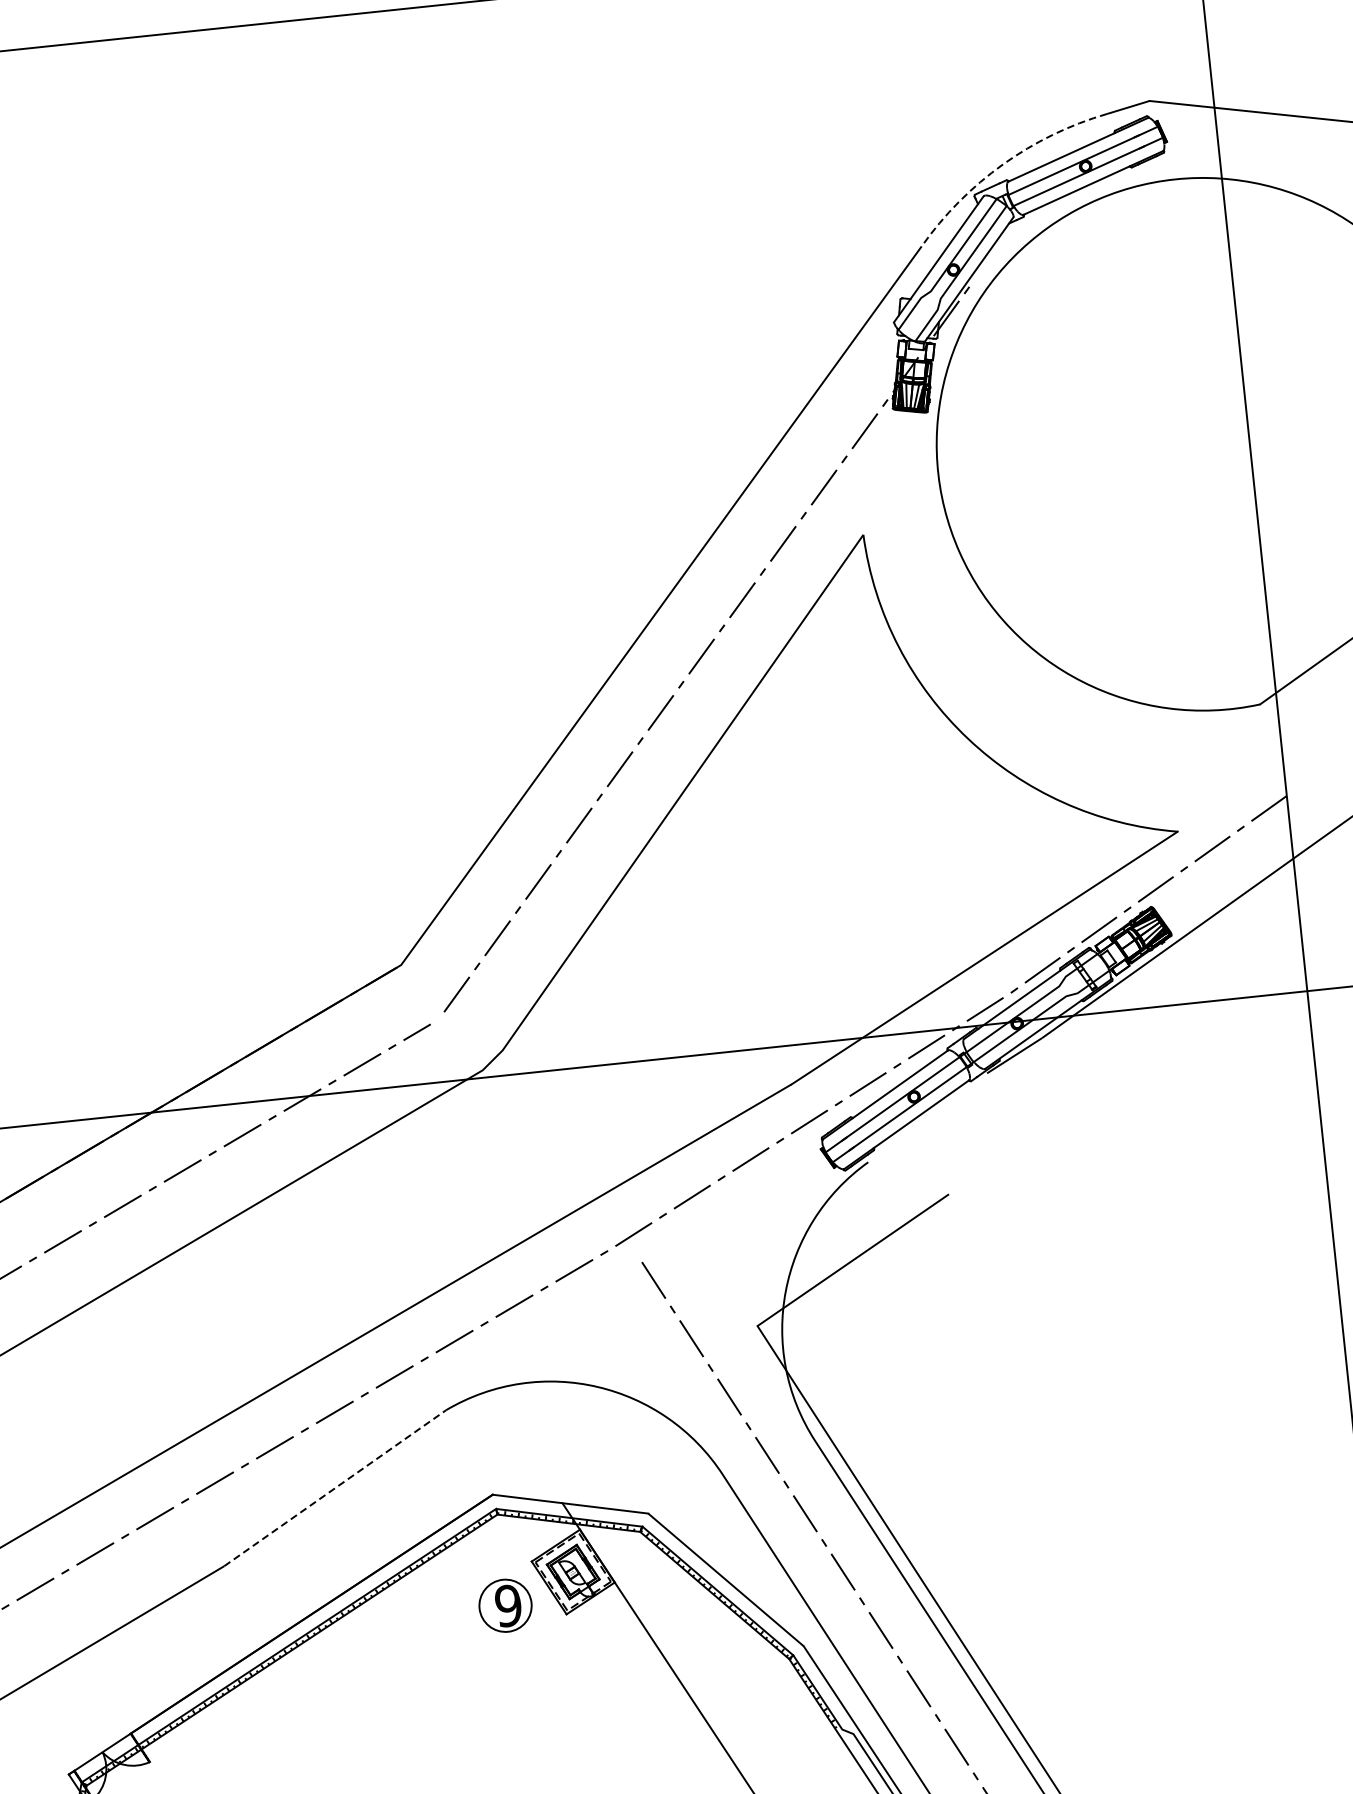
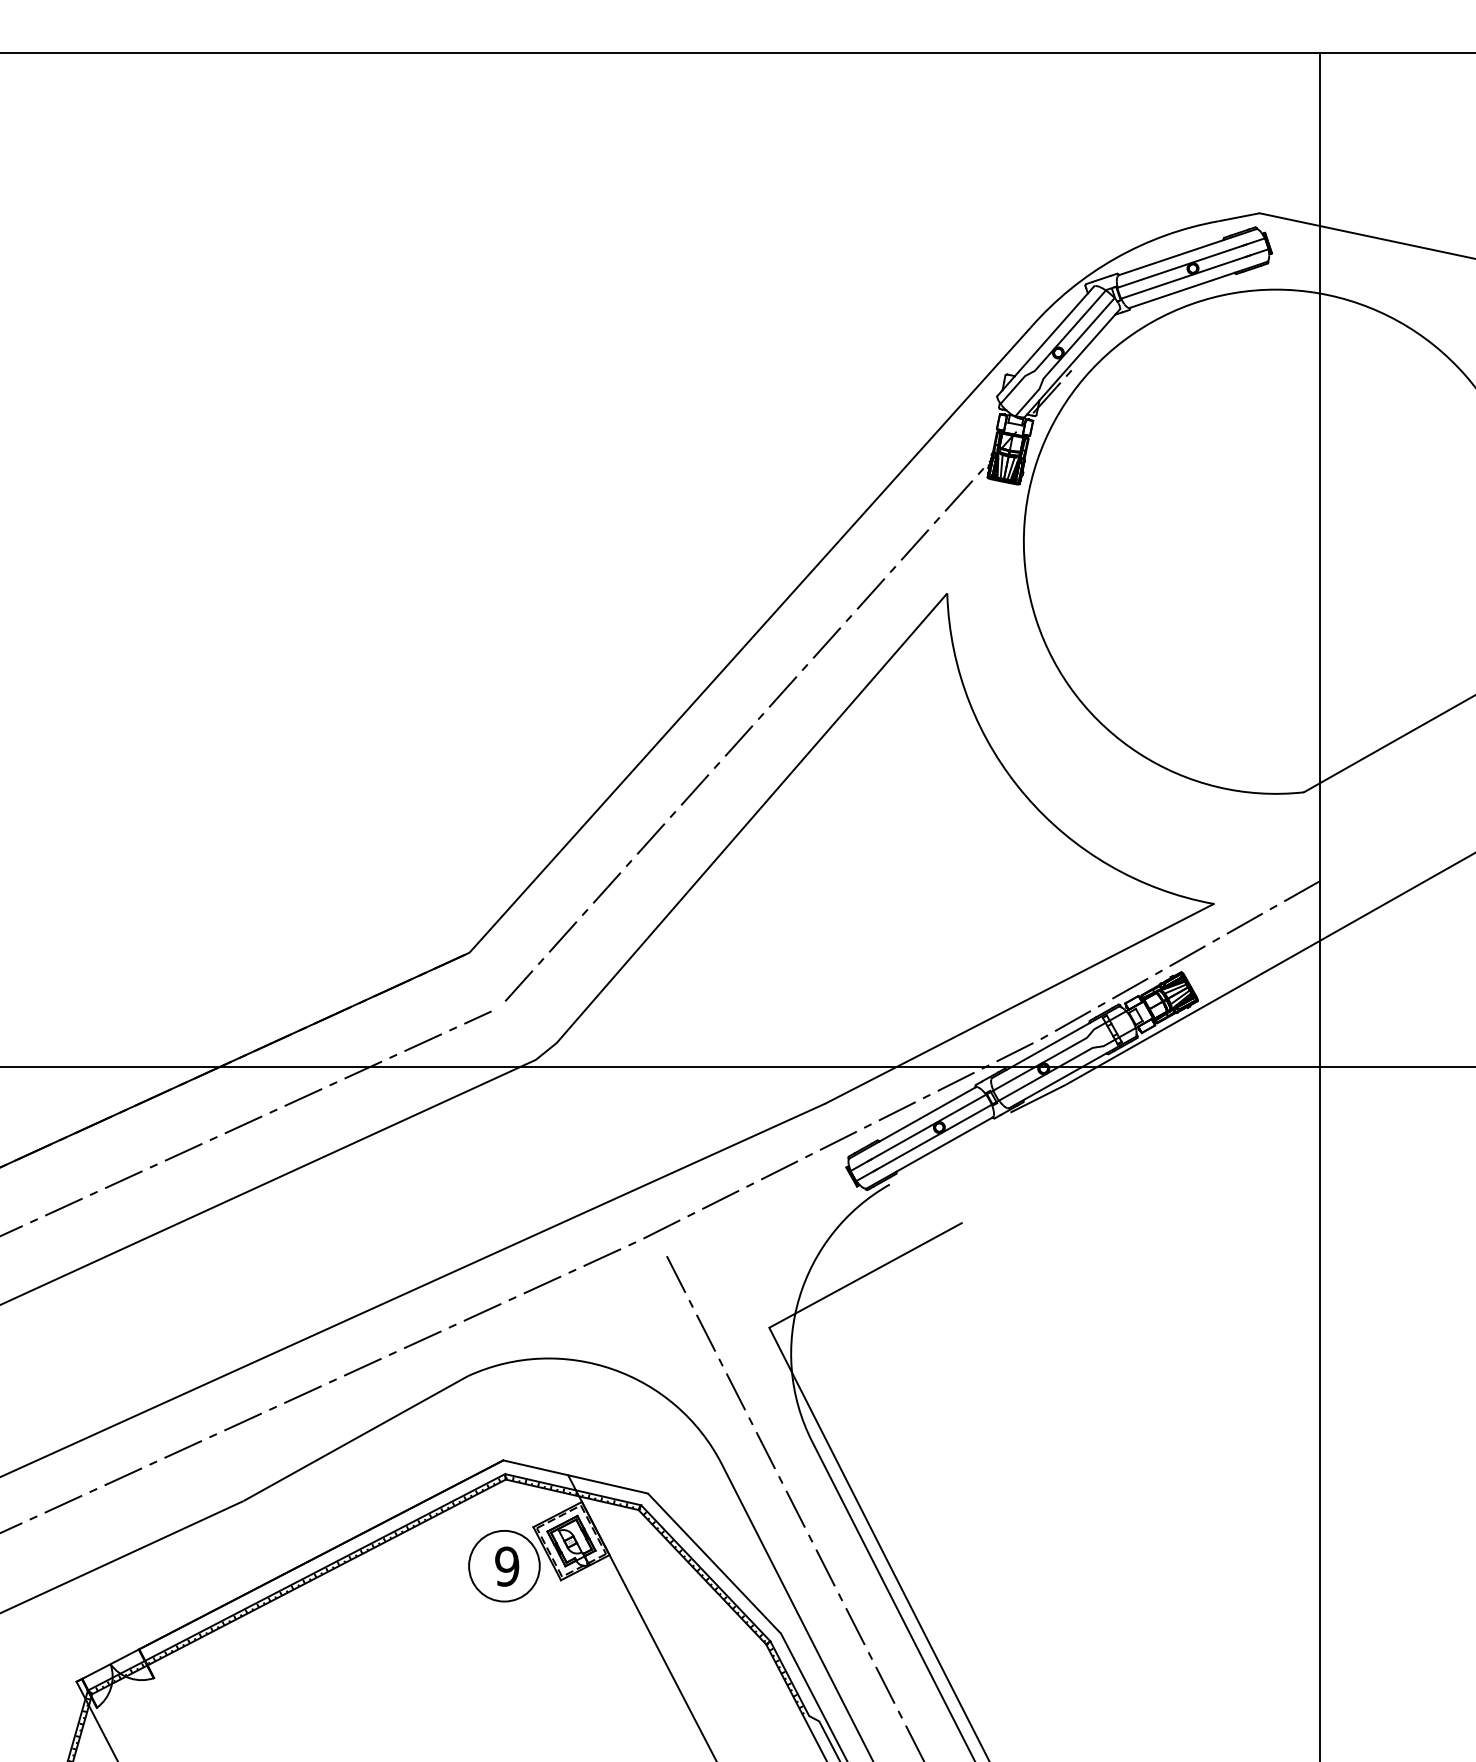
arc: (1003, 164) -> (1115, 258), dashed -> solid
line: (336, 1487) -> (356, 1438), dashed -> solid
circle: (505, 1605) -> (504, 1565), size x1.43

